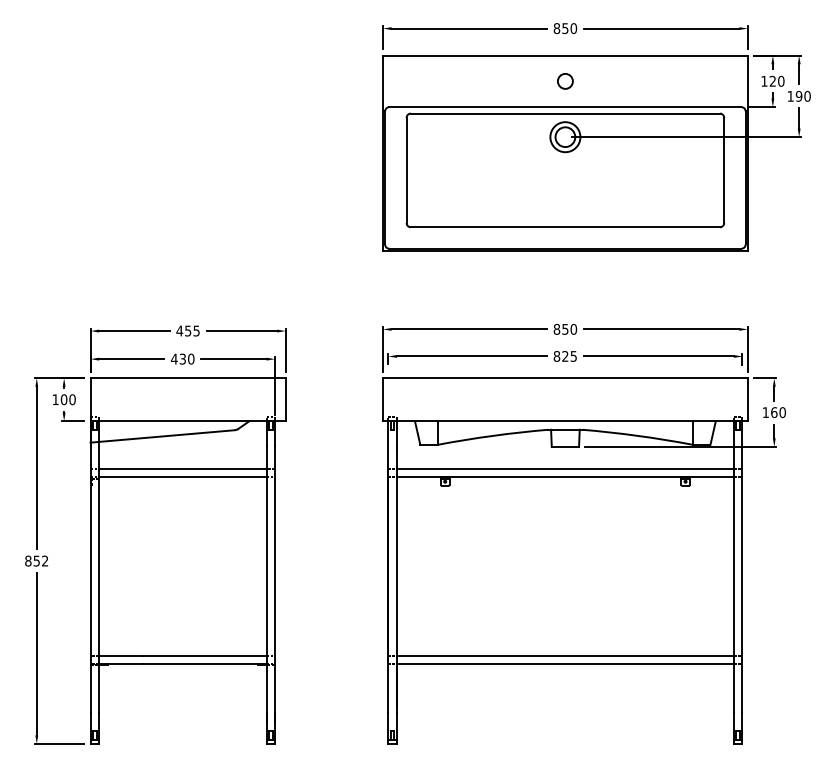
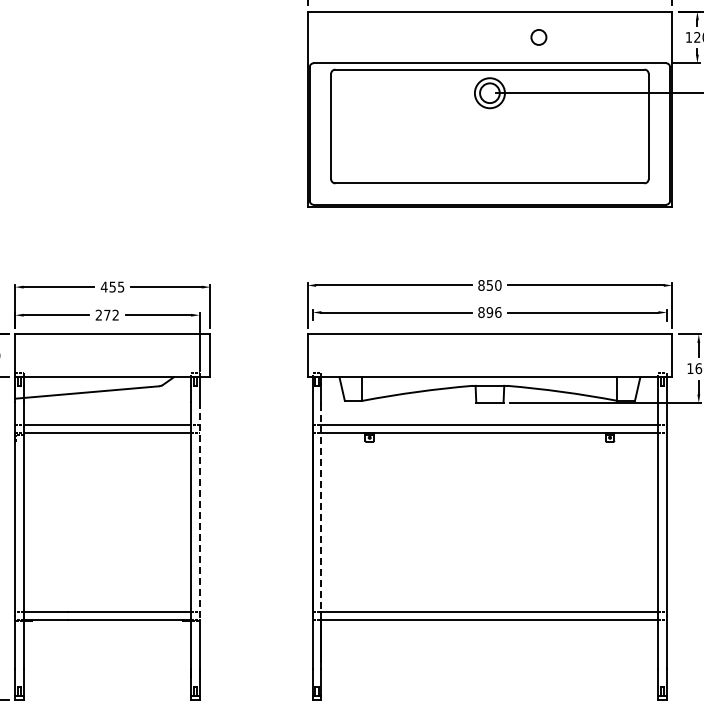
circle: (565, 81) -> (539, 37), moved
text: (569, 356) -> (494, 312), 825 -> 896
text: (182, 358) -> (107, 314), 430 -> 272
line: (396, 551) -> (321, 507), solid -> dashed
line: (275, 555) -> (200, 511), solid -> dashed

